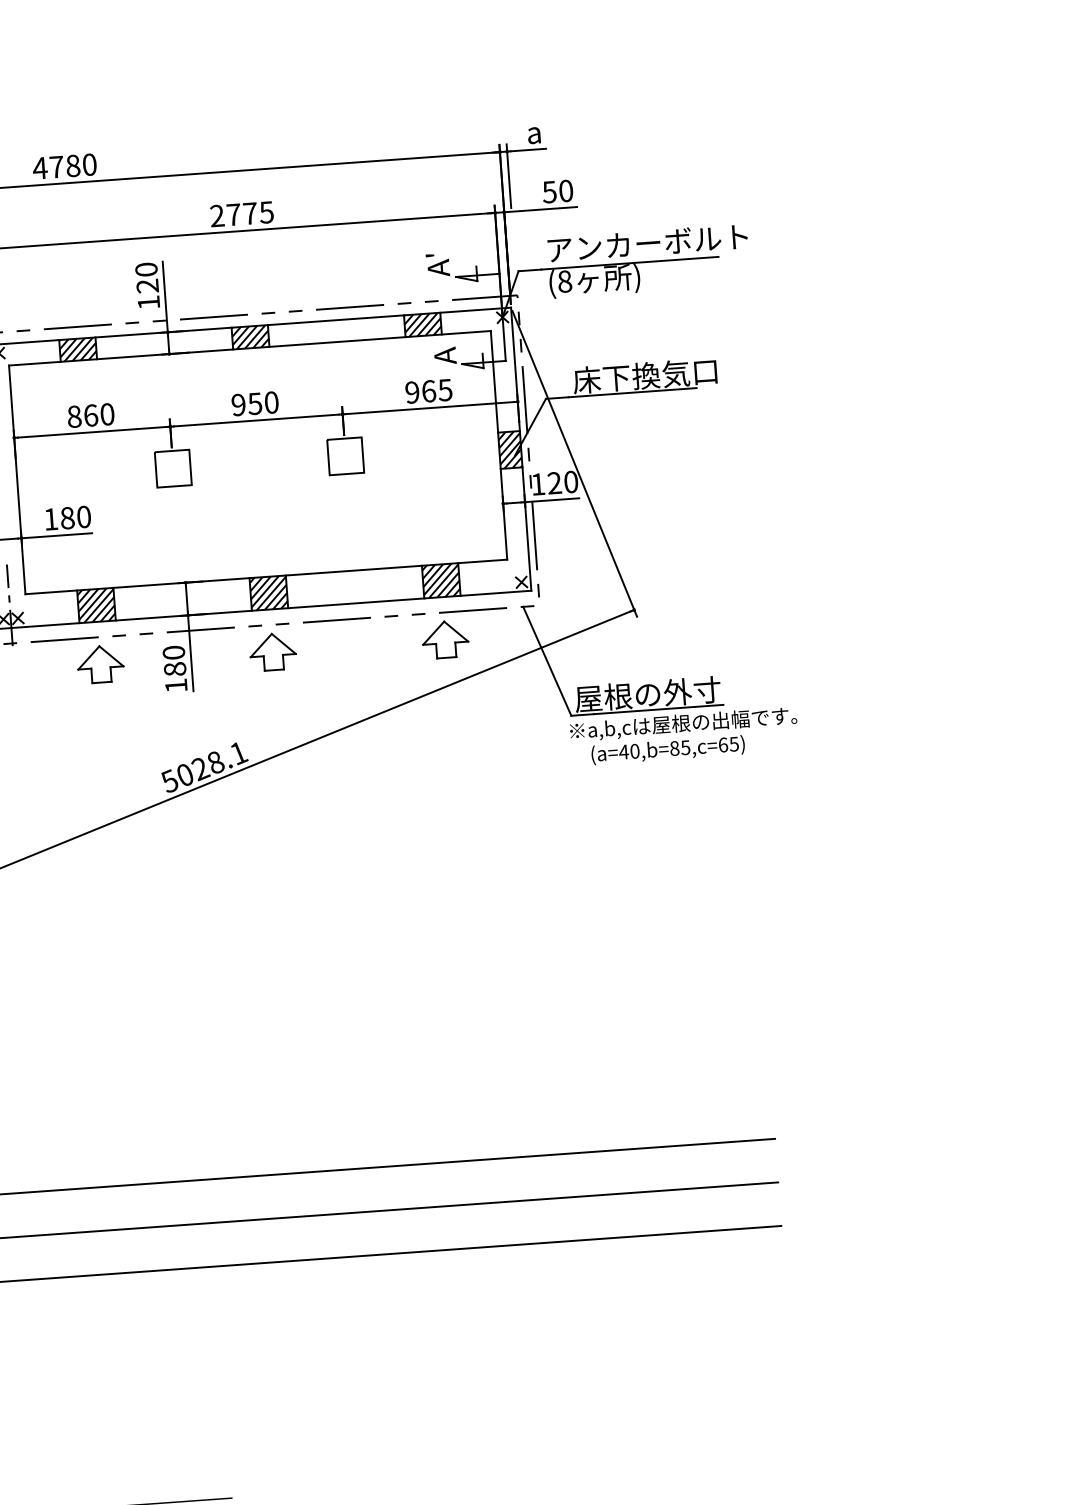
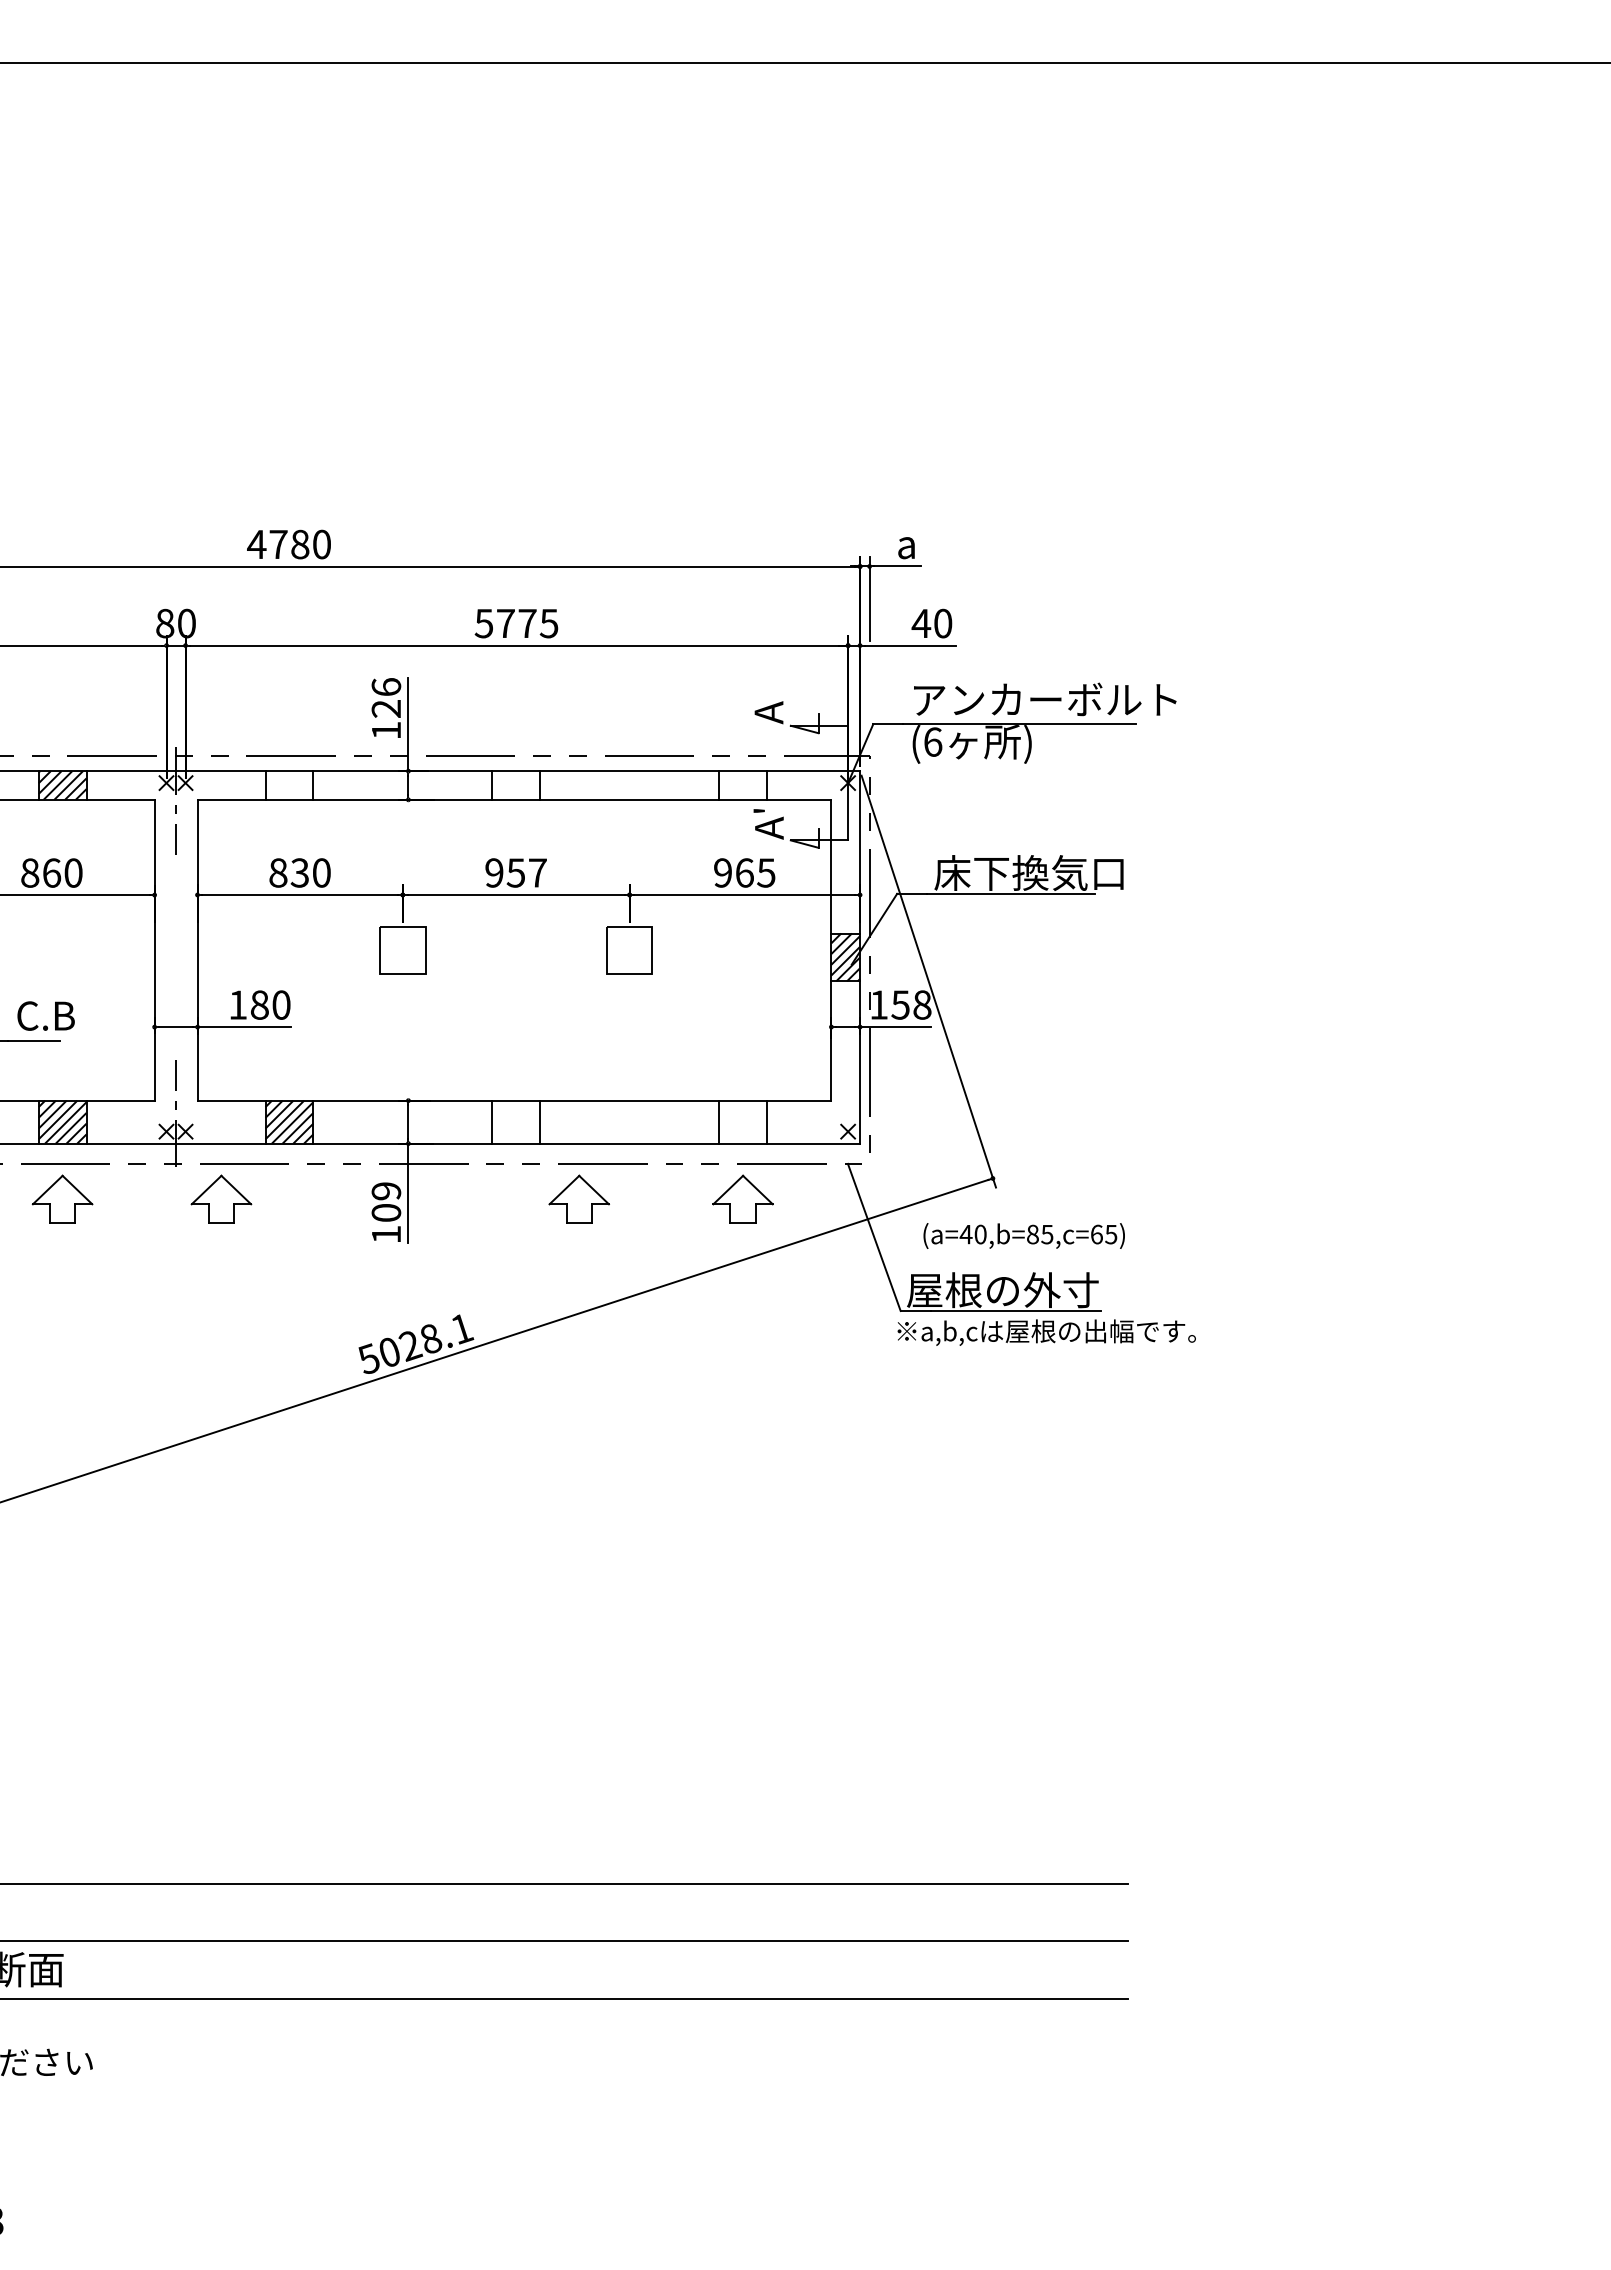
text: (549, 192) -> (921, 623), 50 -> 40
text: (216, 215) -> (483, 623), 2775 -> 5775
text: (429, 255) -> (758, 695), A' -> A
text: (146, 269) -> (386, 686), 120 -> 126
text: (565, 281) -> (933, 741), (8 -> (6
hatch: (422, 324) -> (742, 785), removed
hatch: (250, 337) -> (516, 785), removed
text: (436, 343) -> (758, 810), A -> A'
hatch: (78, 349) -> (289, 785), removed
text: (271, 402) -> (537, 872), 950 -> 957
text: (90, 415) -> (299, 872), 860 -> 830
text: (562, 482) -> (911, 1004), 120 -> 158
hatch: (440, 580) -> (742, 1121), removed
hatch: (269, 592) -> (516, 1121), removed
part: (272, 651) -> (578, 1198), moved
text: (174, 660) -> (386, 1201), 180 -> 109
part: (100, 663) -> (221, 1198), moved
text: (667, 749) -> (1023, 1235), moved

